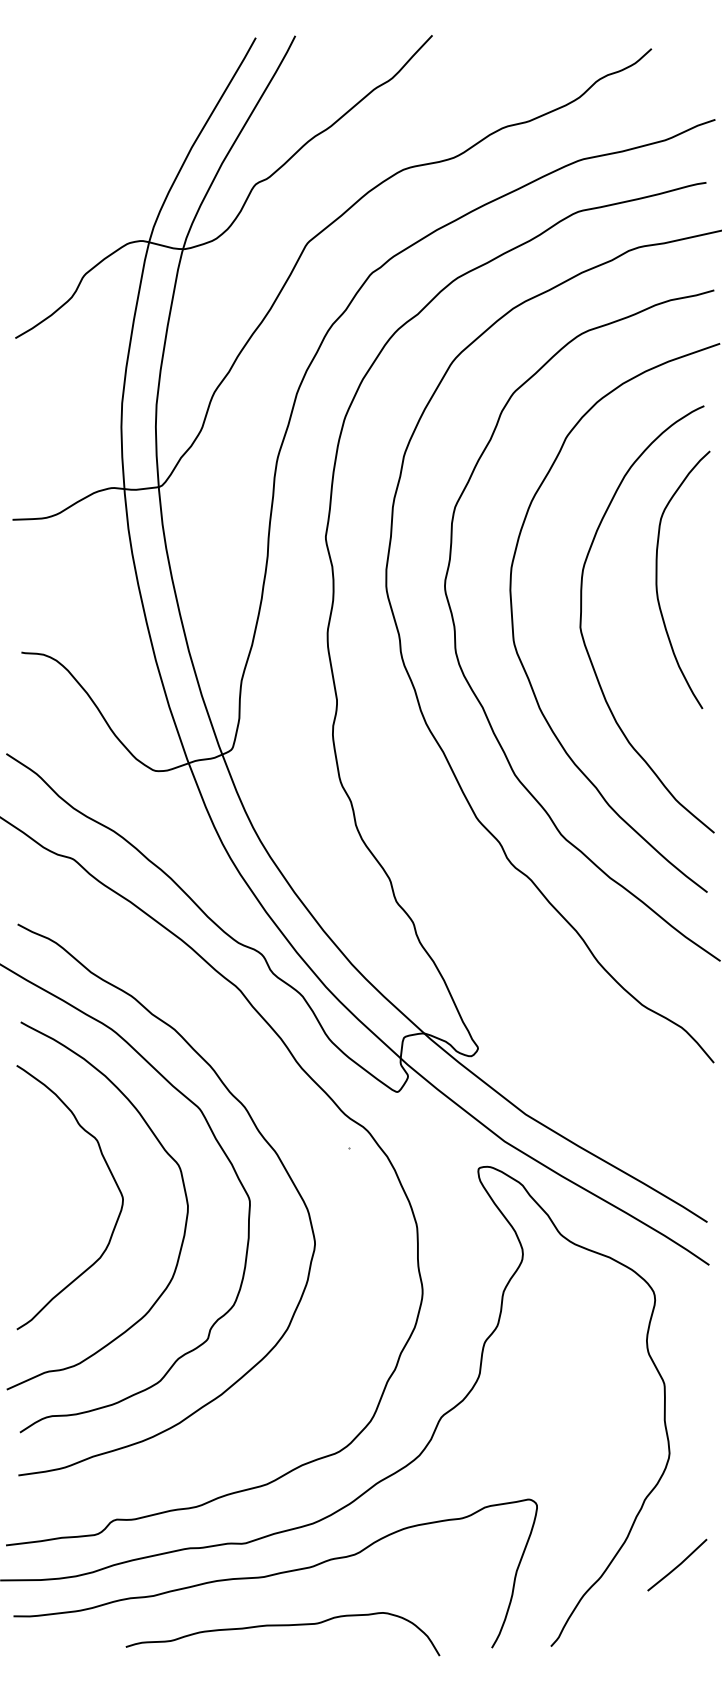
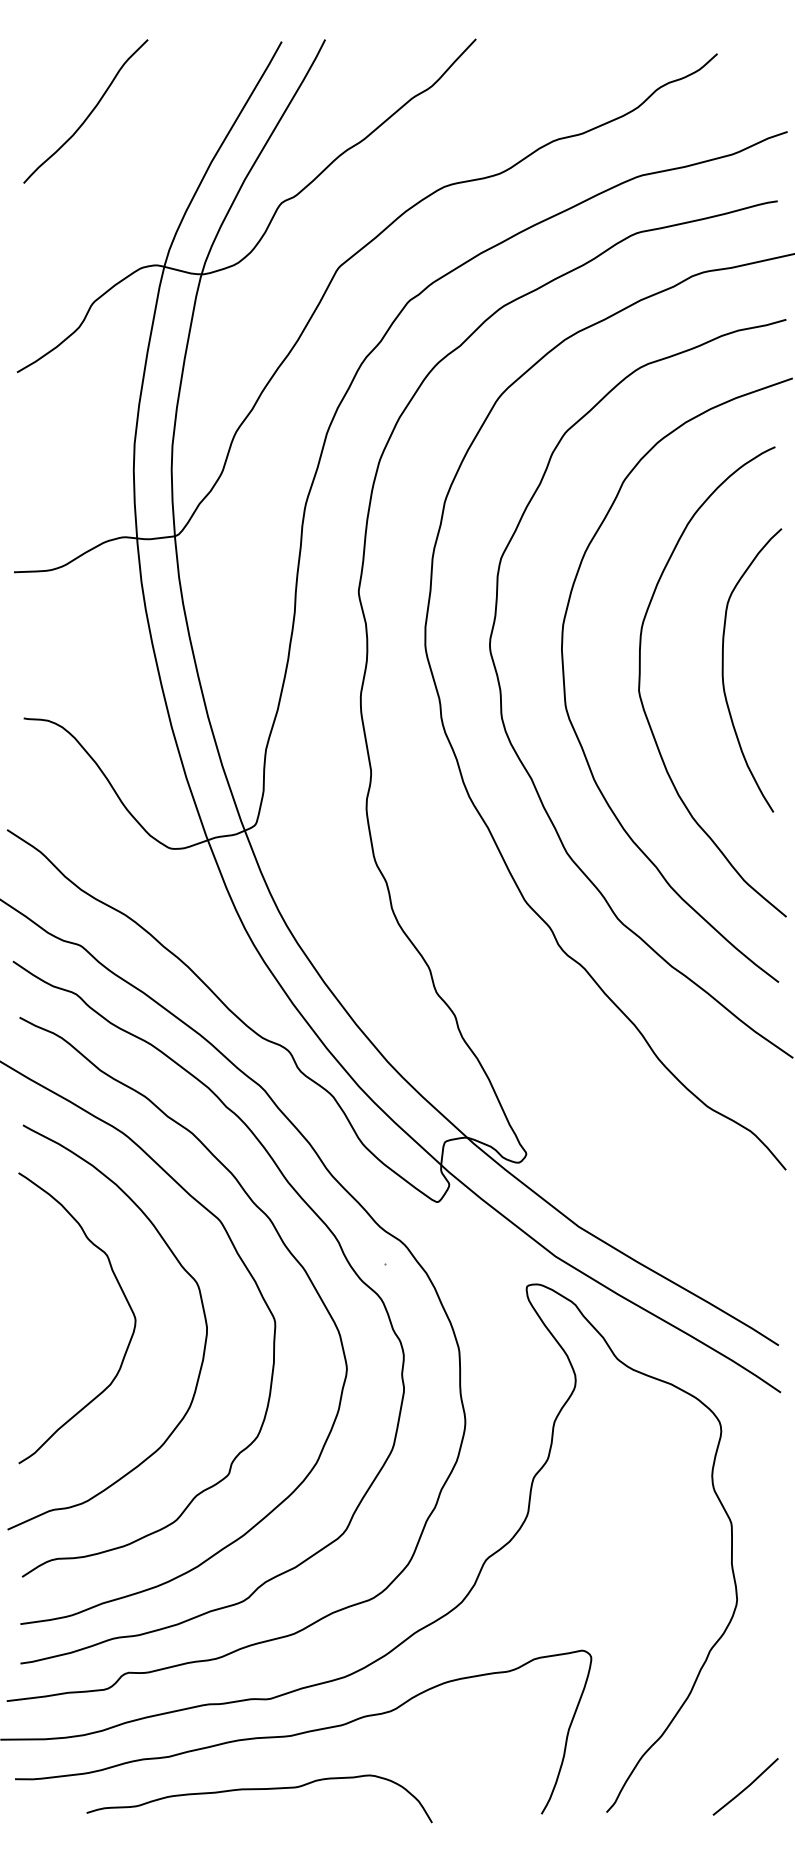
curve: (80, 103) -> (88, 114), added
curve: (657, 579) -> (723, 670), moved
curve: (287, 1105) -> (316, 1216), added
line: (678, 1564) -> (746, 1786), moved
curve: (280, 1626) -> (256, 1790), moved

